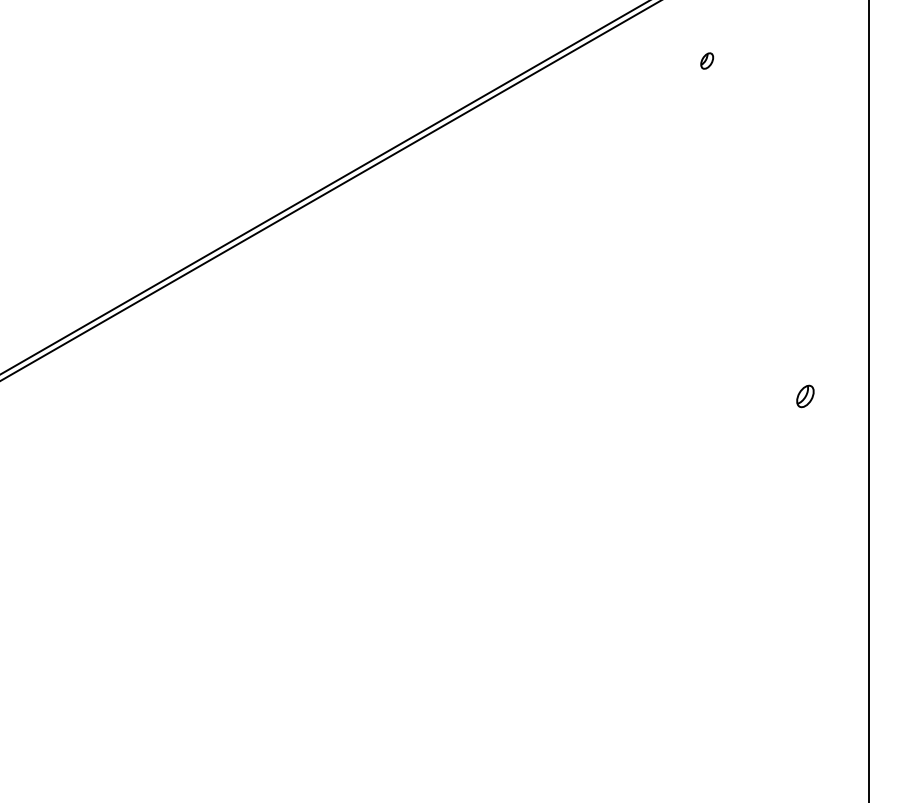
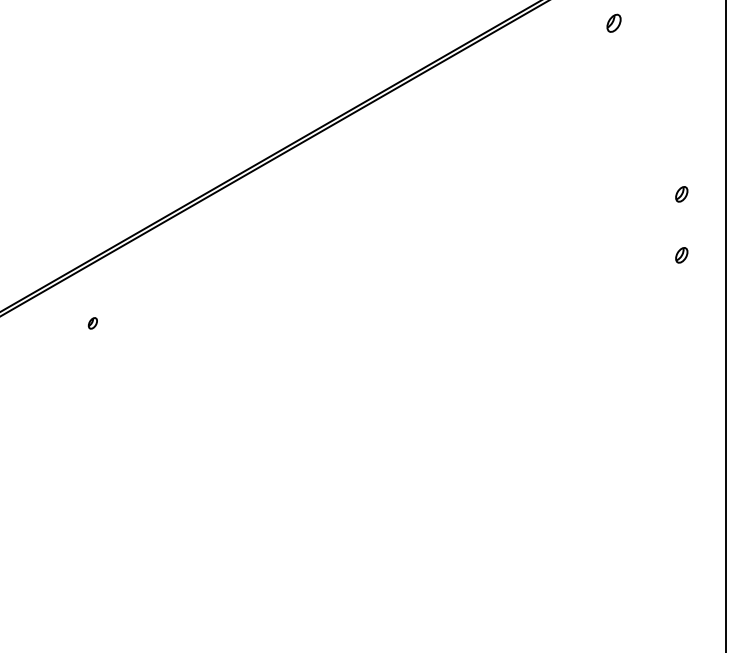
part: (706, 61) -> (613, 23), size x1.6
part: (805, 308) -> (681, 194), added

